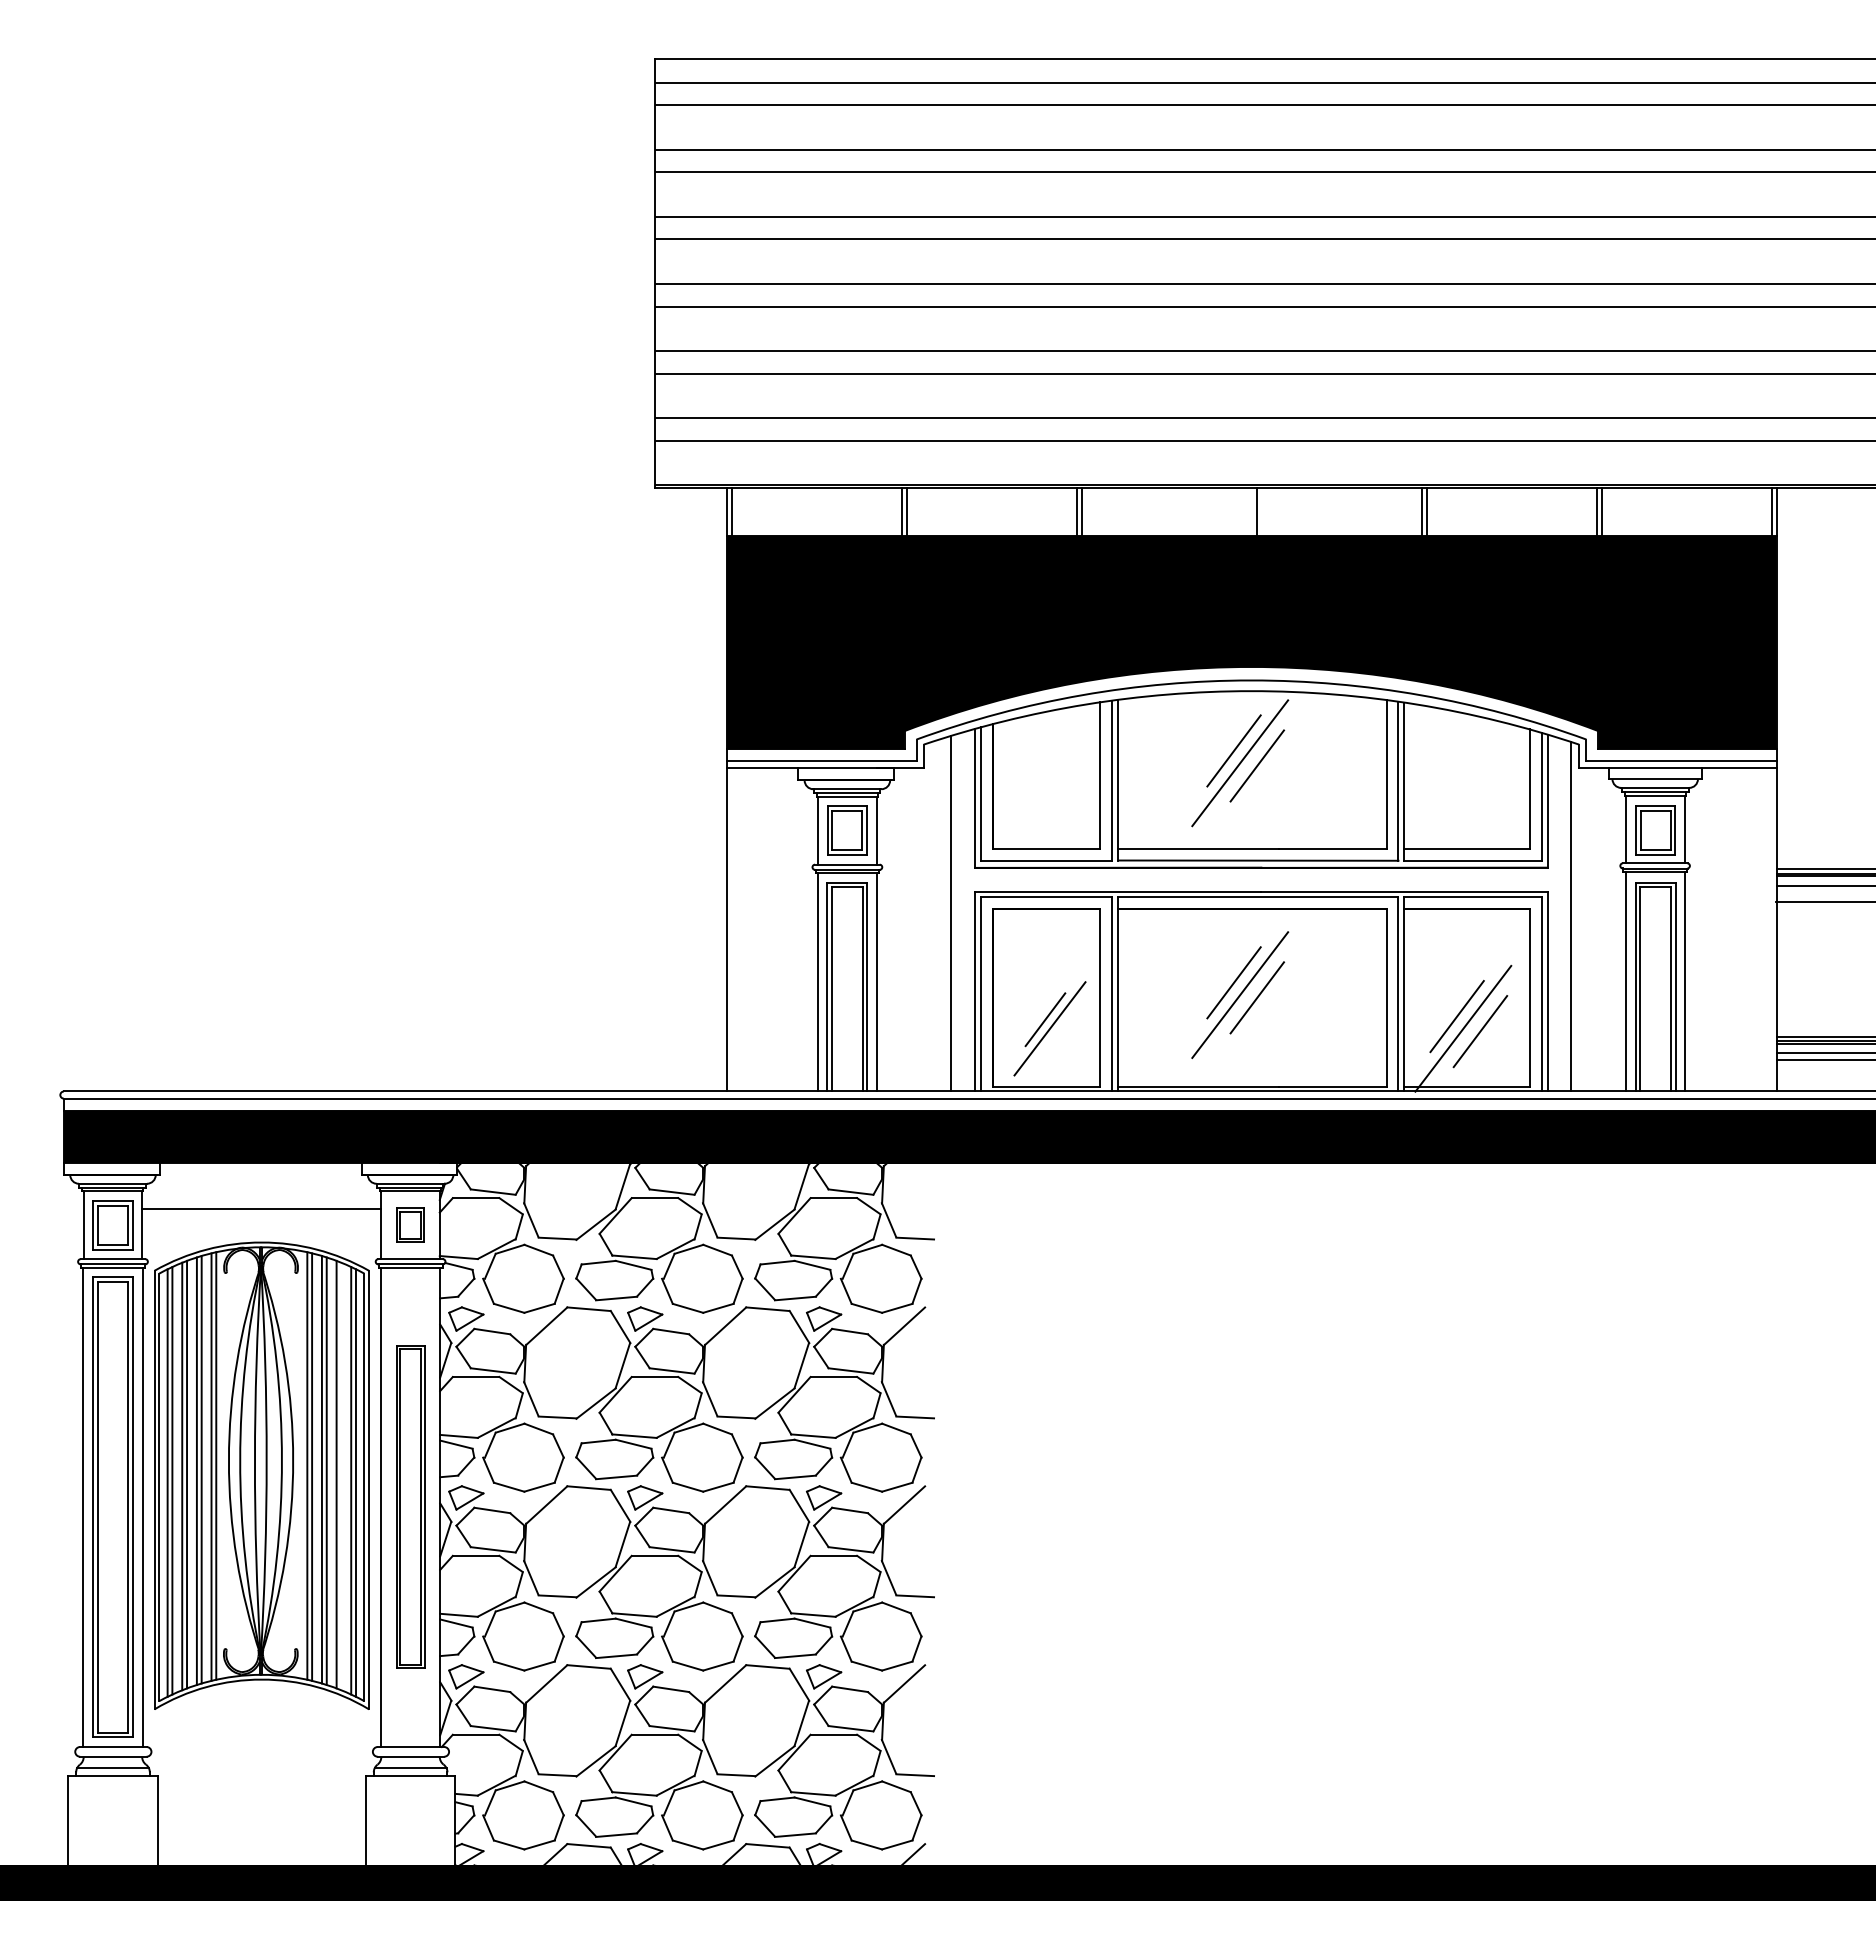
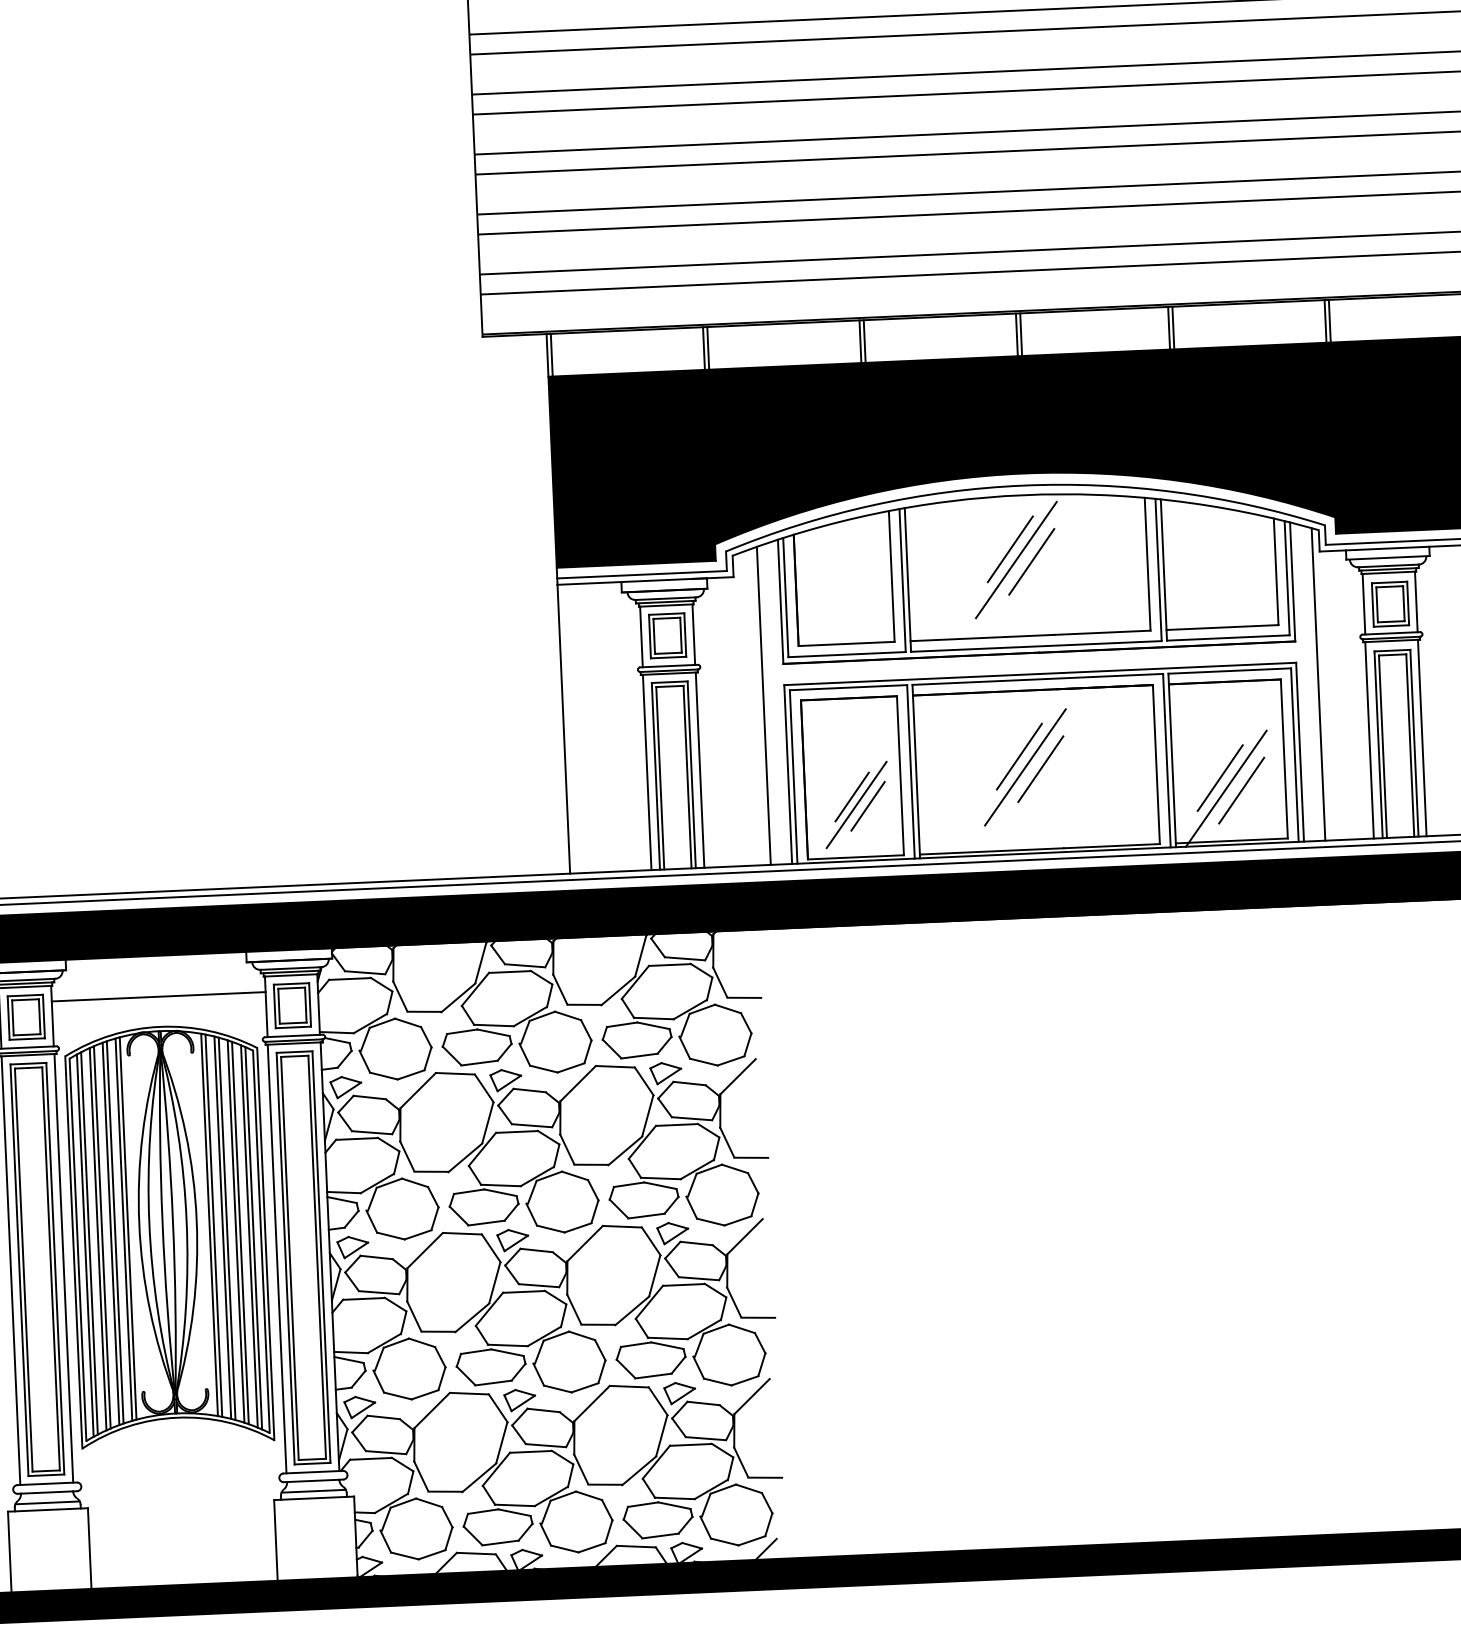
line: (1251, 511) -> (1016, 334), added
line: (1062, 1030) -> (867, 806), added
part: (410, 1225) -> (292, 1005), size x1.43
line: (341, 1476) -> (240, 1233), added
part: (410, 1506) -> (303, 1257), size x1.43

